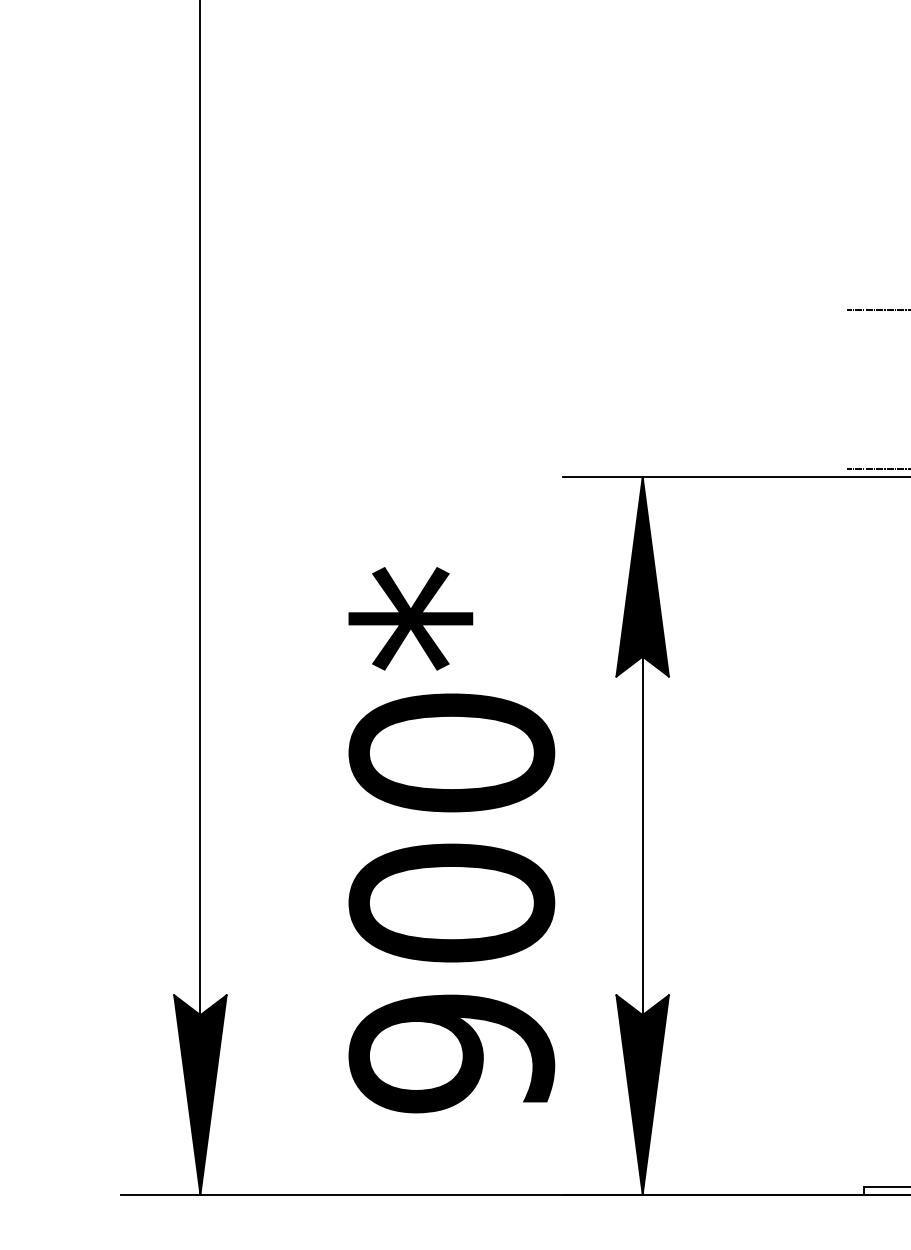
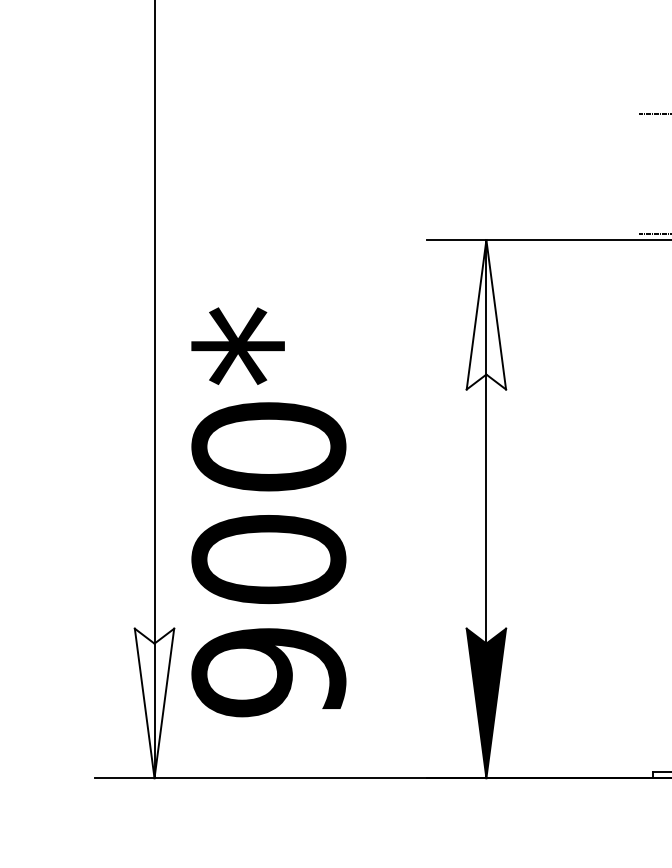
fill: (642, 576) -> (486, 314), removed
text: (451, 840) -> (268, 512), moved
fill: (200, 1094) -> (154, 703), removed

